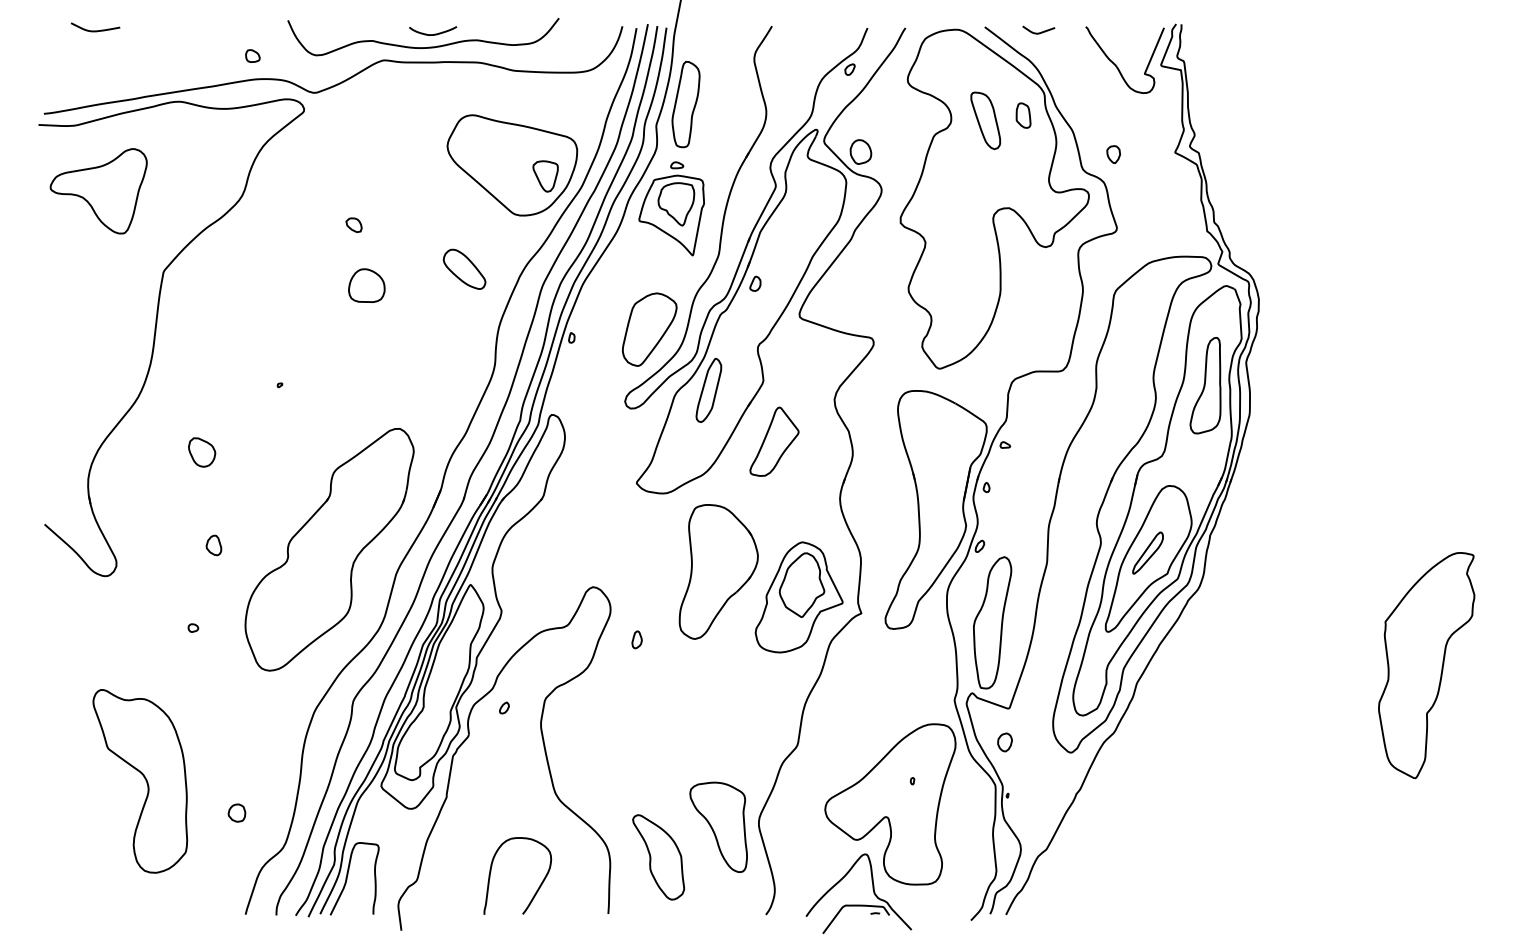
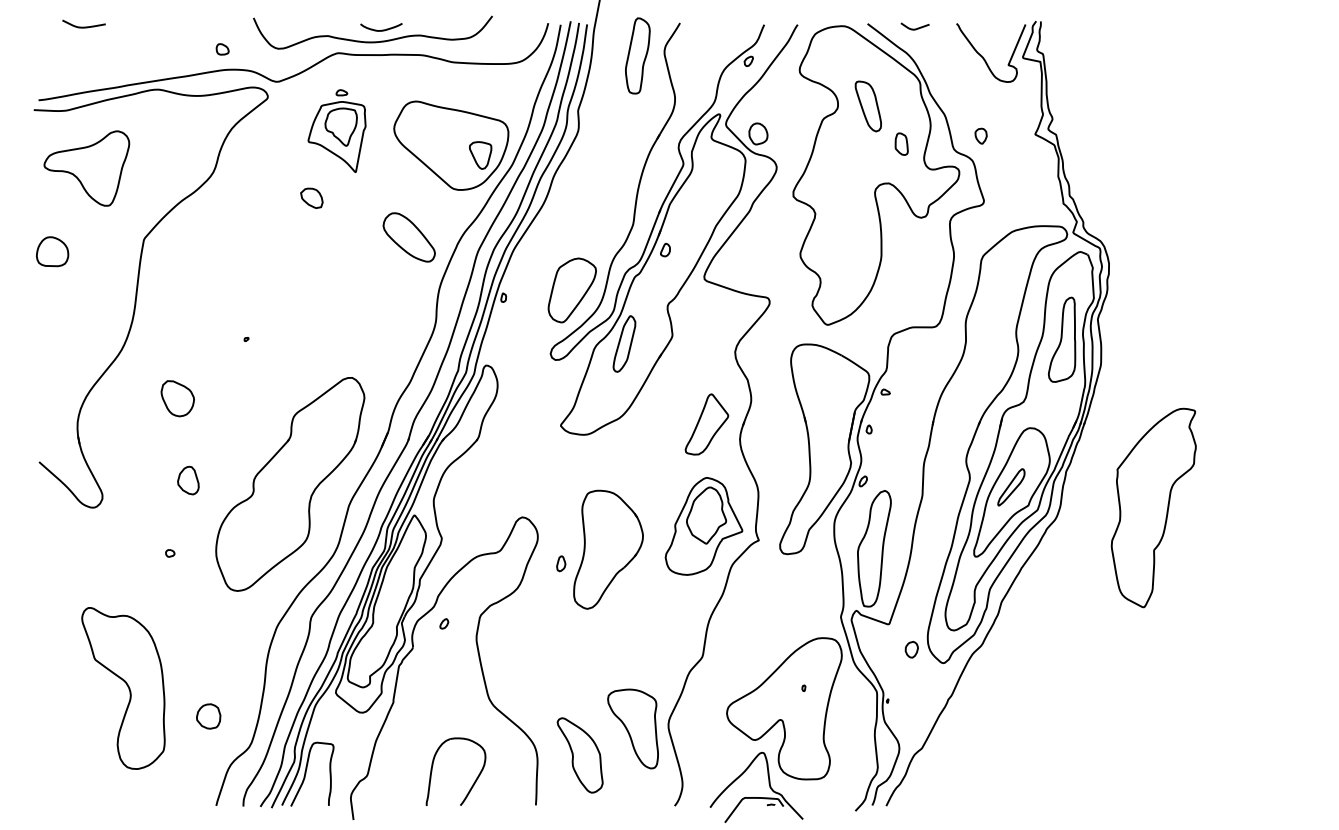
part: (685, 104) -> (637, 55), moved
part: (1023, 115) -> (901, 144), moved
part: (671, 208) -> (336, 130), moved
part: (353, 225) -> (311, 198), size x1.6
part: (464, 268) -> (409, 236), size x1.4
part: (366, 285) -> (52, 251), moved
part: (774, 441) -> (706, 424), moved
part: (202, 452) -> (178, 398), size x1.4
part: (213, 545) -> (187, 480), size x1.6
part: (718, 571) -> (608, 549), moved
part: (1426, 665) -> (1153, 507), moved
part: (1004, 742) -> (911, 649), moved
part: (236, 812) -> (208, 715), size x1.6

